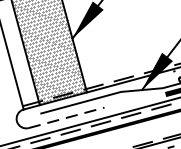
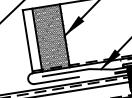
line: (68, 117) -> (57, 80), dashed -> solid

